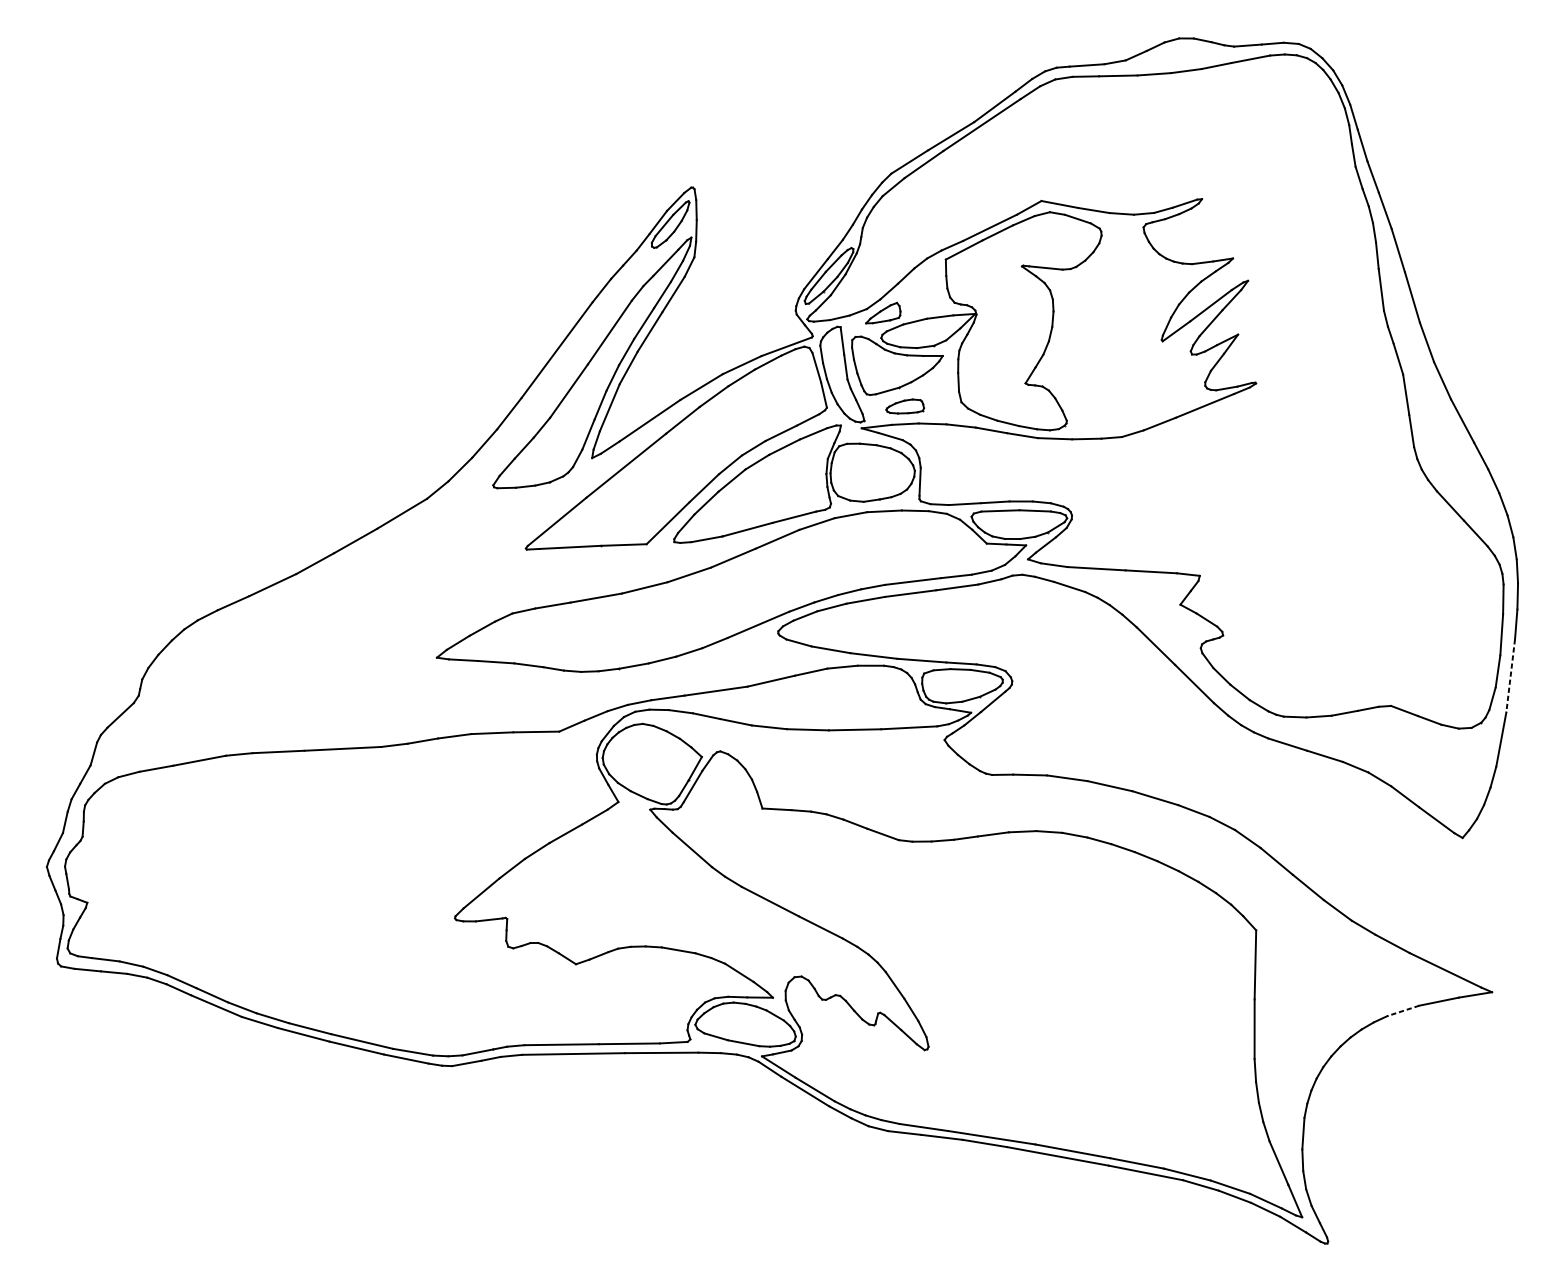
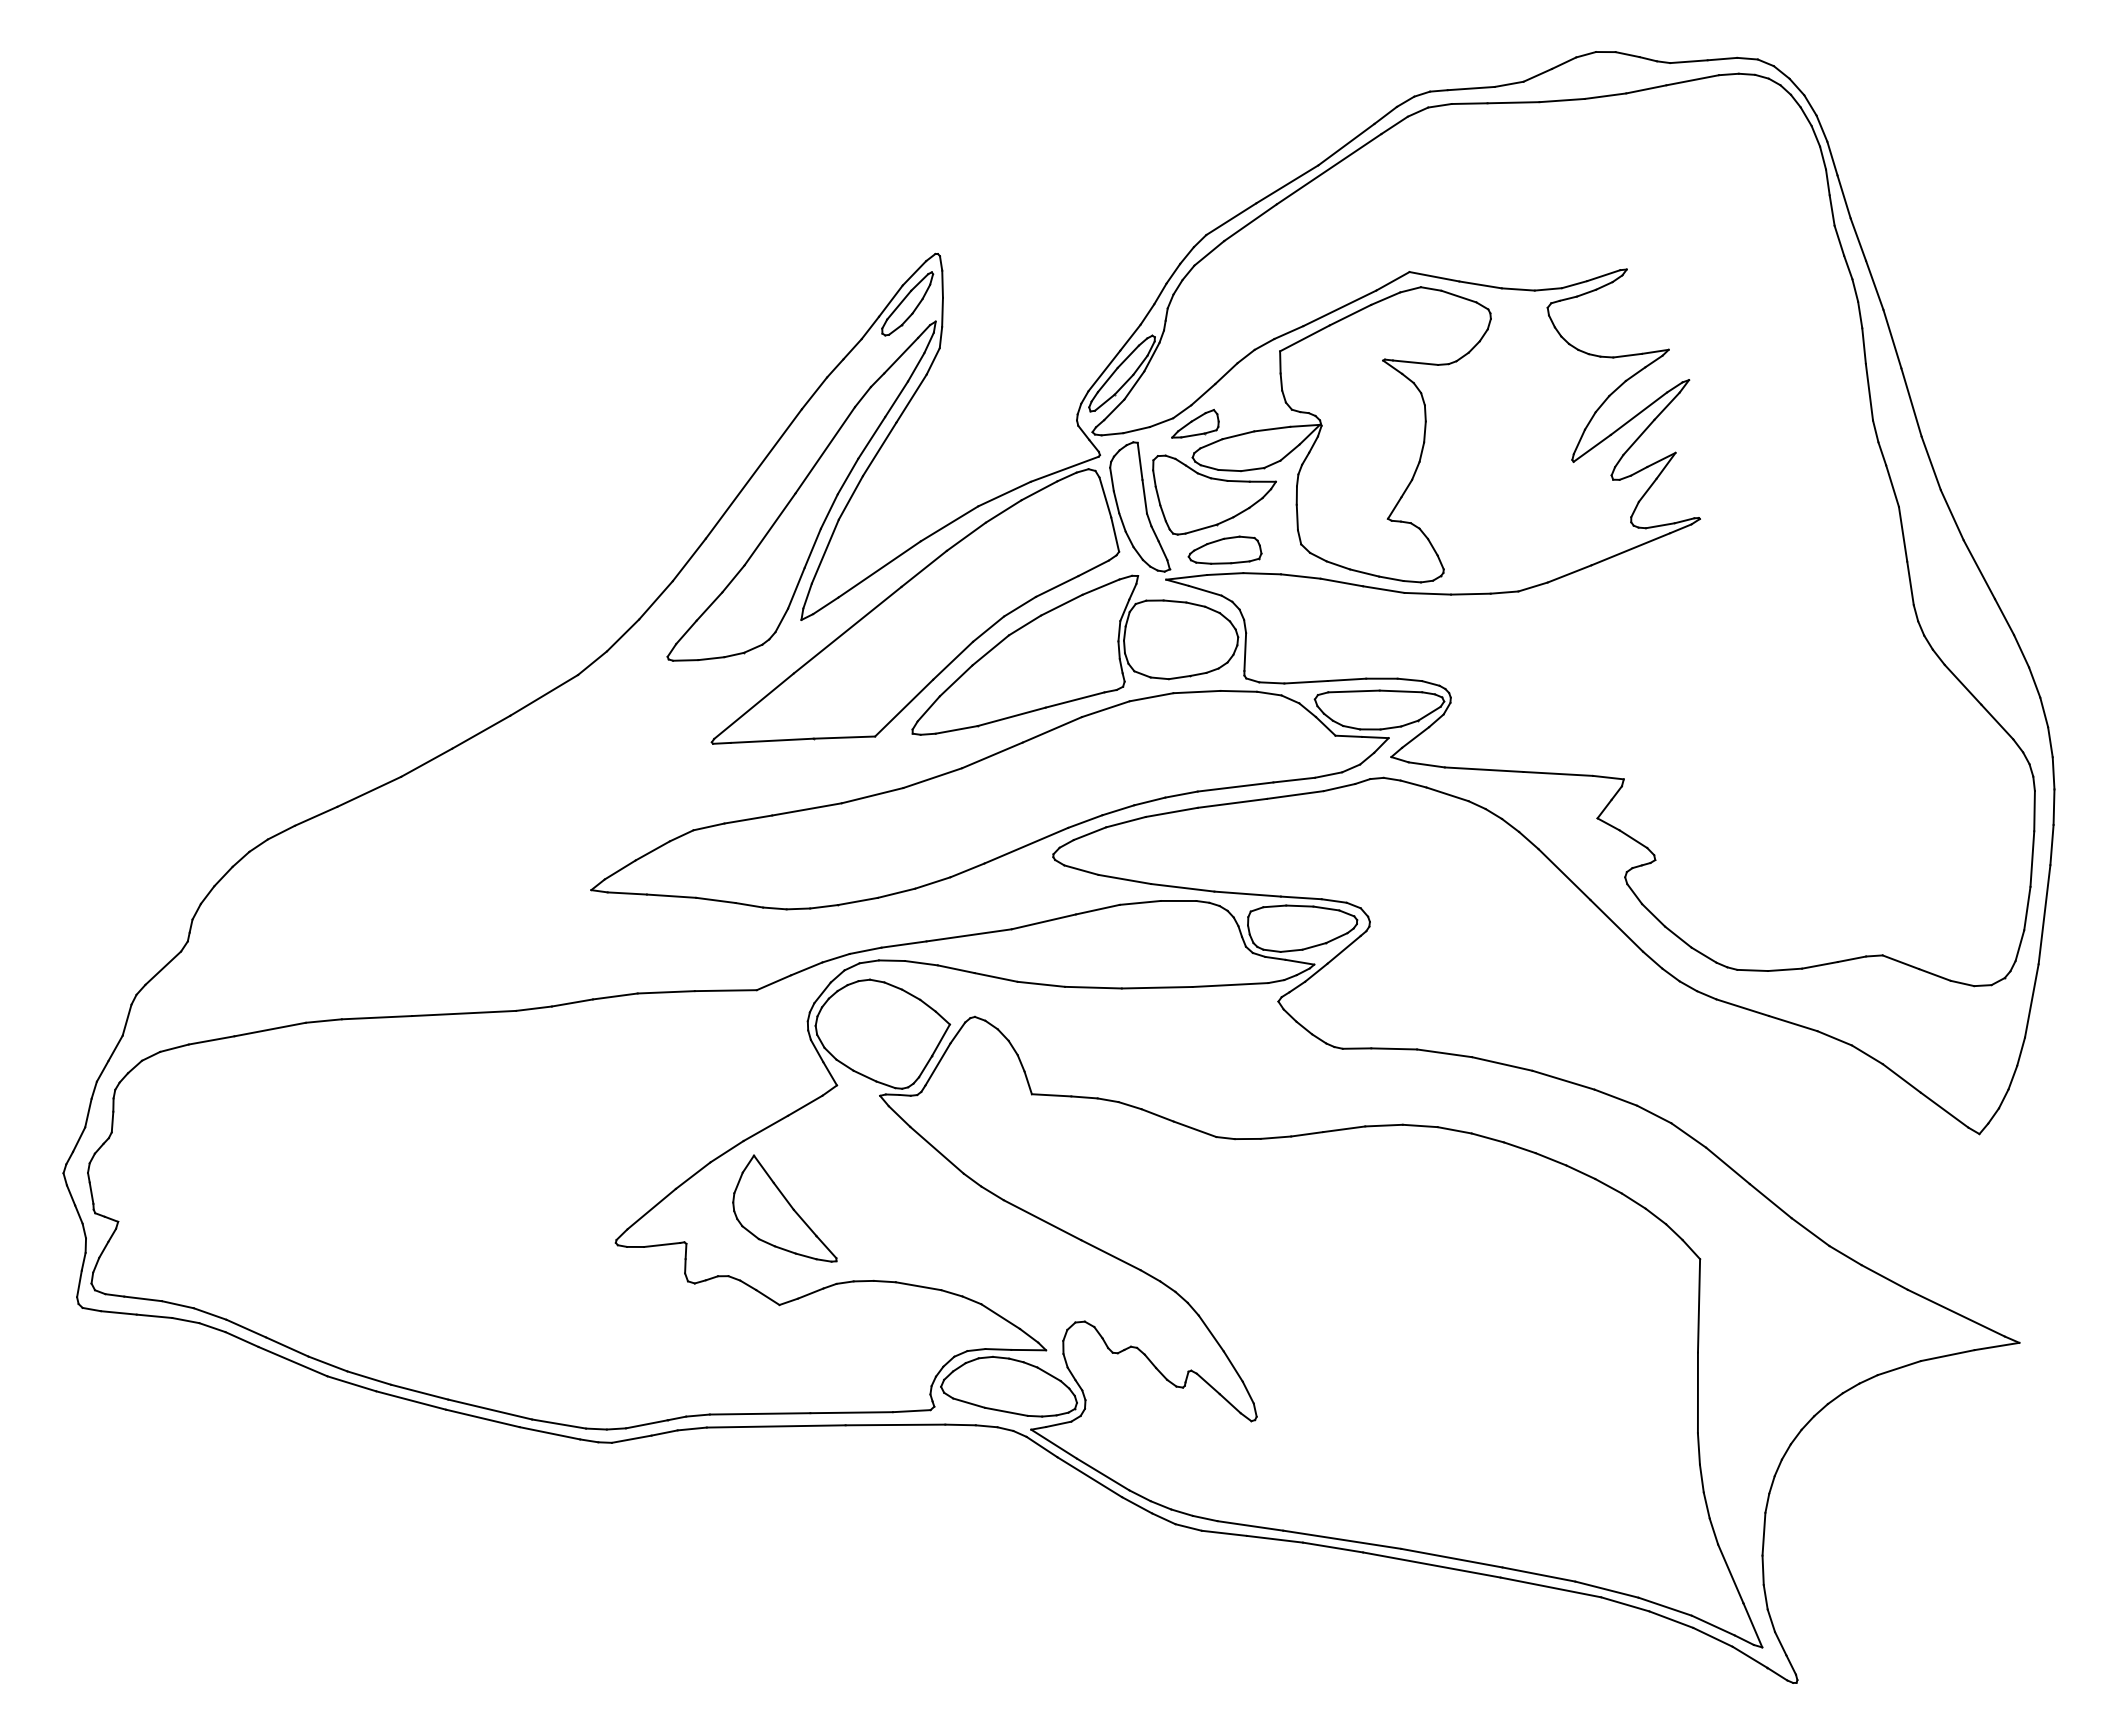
part: (904, 406) -> (1224, 549), size x1.43
line: (1510, 675) -> (2044, 914), dashed -> solid
part: (579, 892) -> (784, 1208), added
line: (1403, 1011) -> (1899, 1368), dashed -> solid

